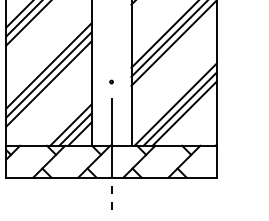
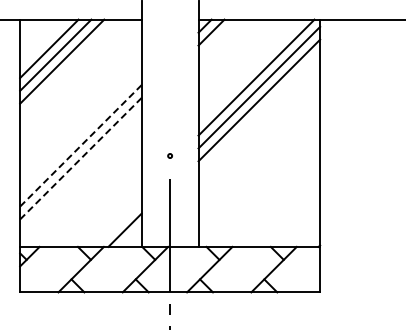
line: (48, 65) -> (80, 132), removed
line: (48, 74) -> (80, 145), solid -> dashed
line: (48, 83) -> (80, 158), solid -> dashed
line: (175, 104) -> (261, 187), removed
line: (179, 109) -> (267, 194), removed
line: (184, 113) -> (274, 200), removed
line: (70, 124) -> (111, 216), removed
line: (75, 129) -> (118, 223), removed

